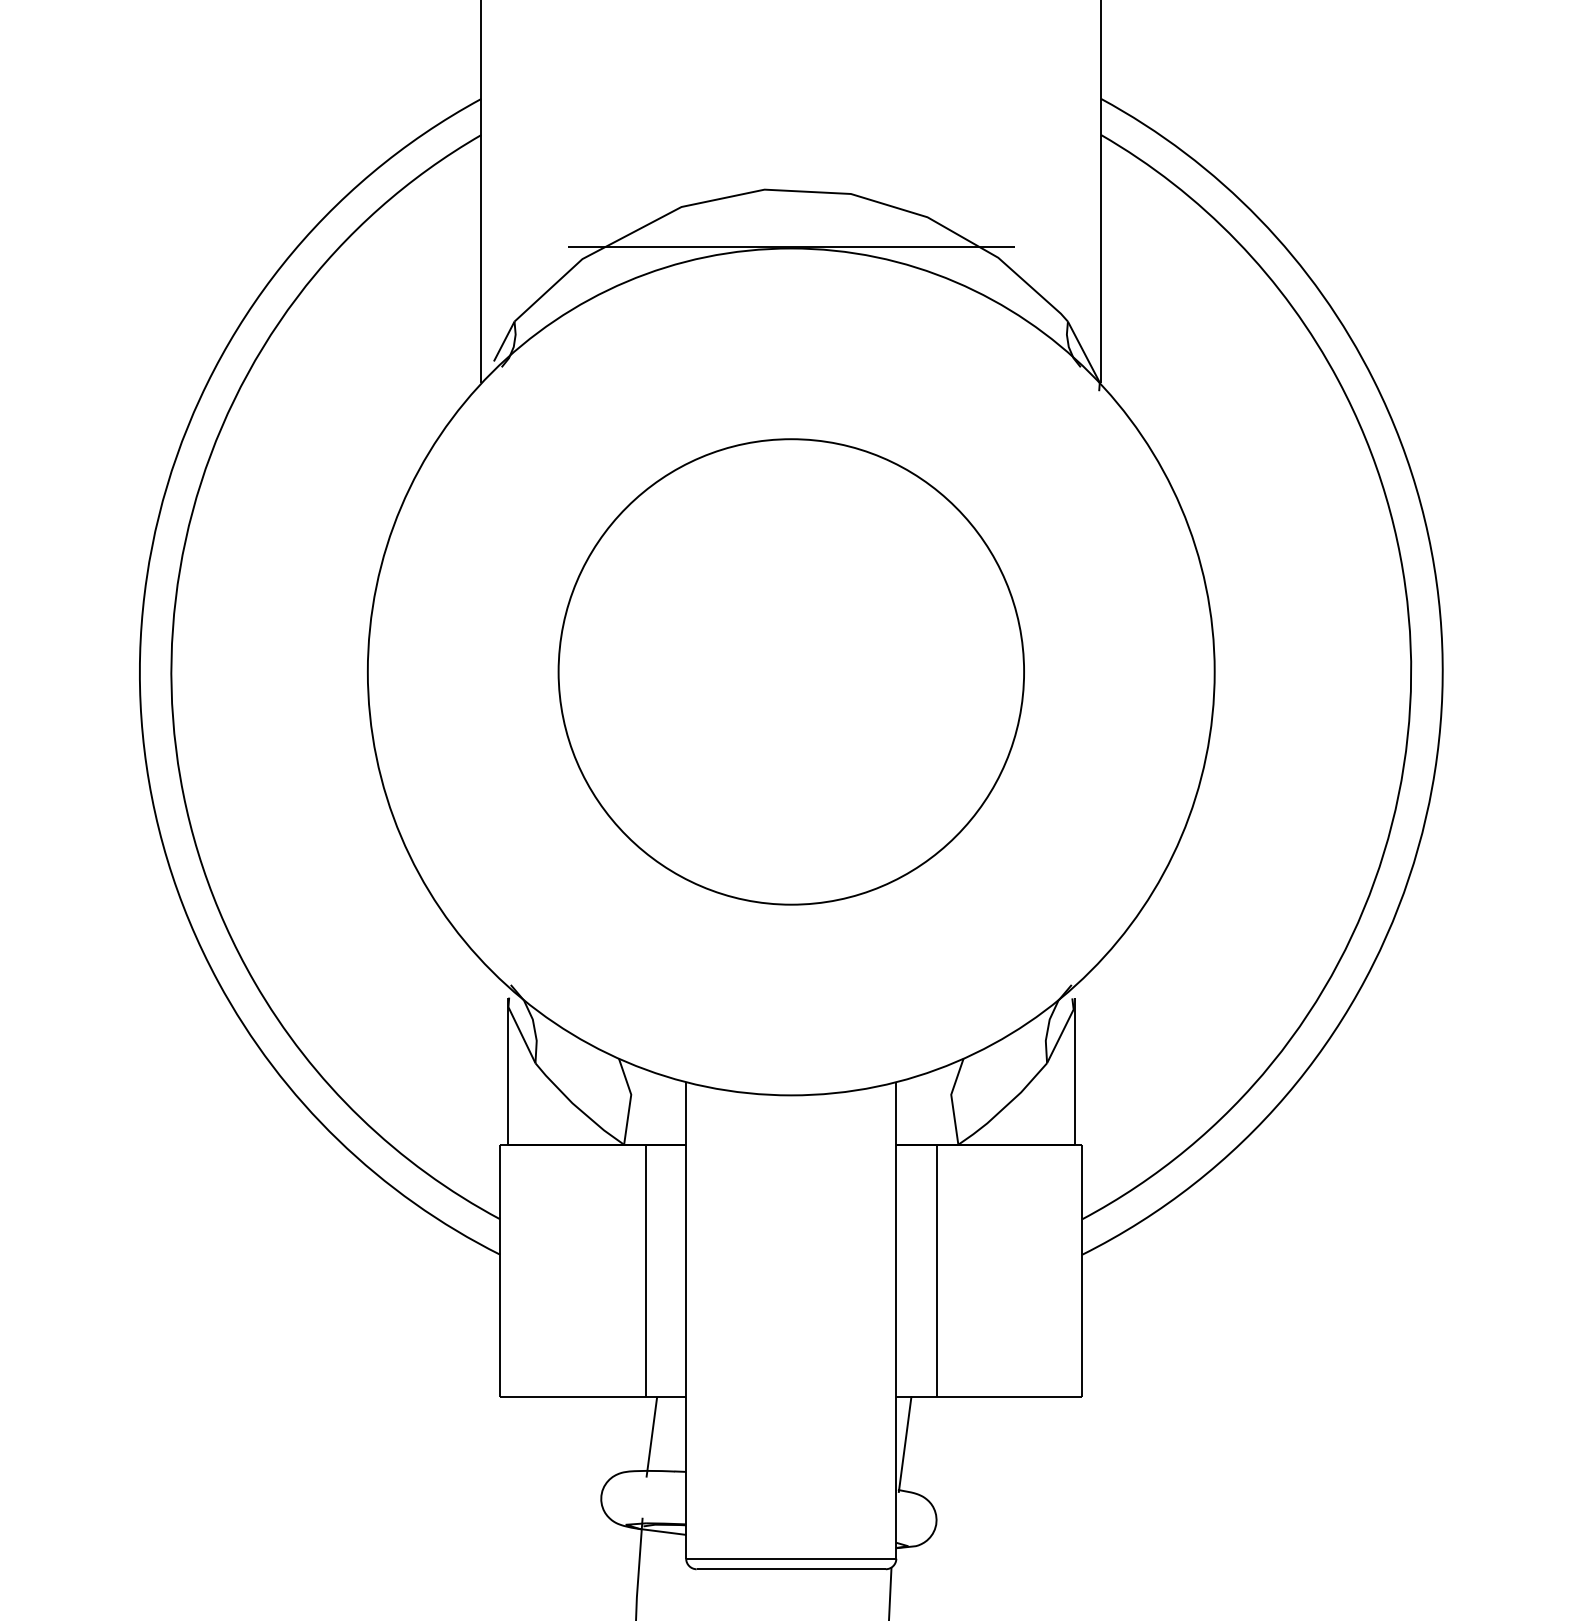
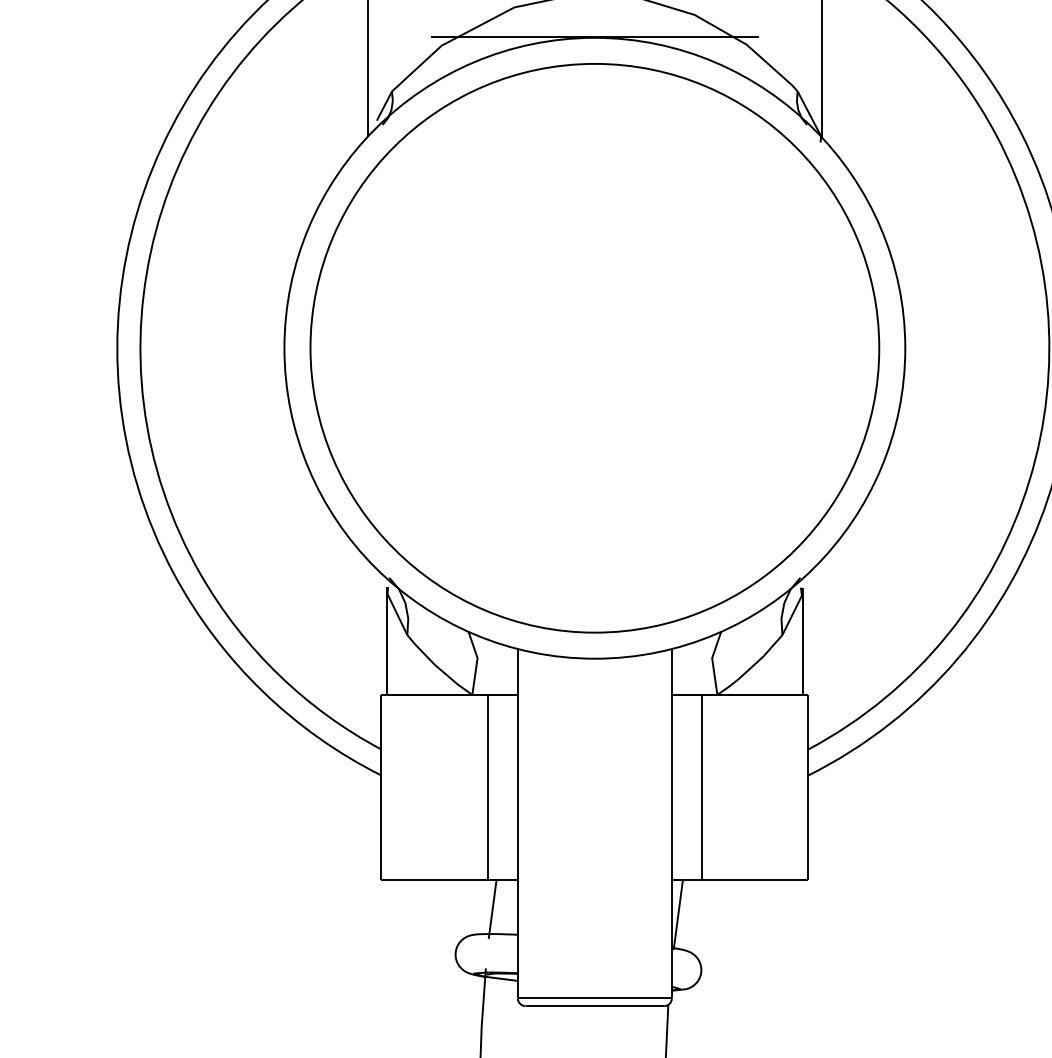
part: (791, 671) -> (595, 347), size x1.67

